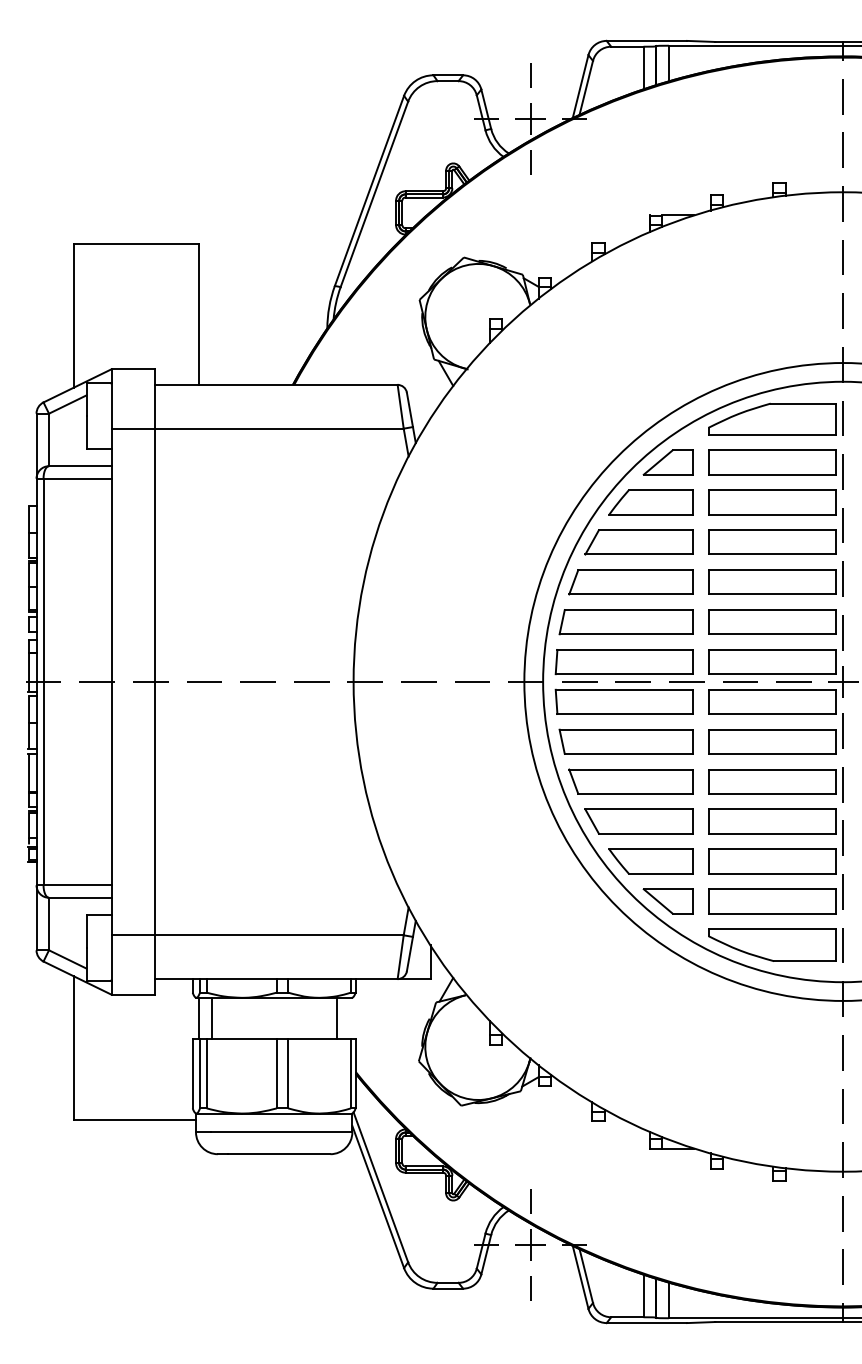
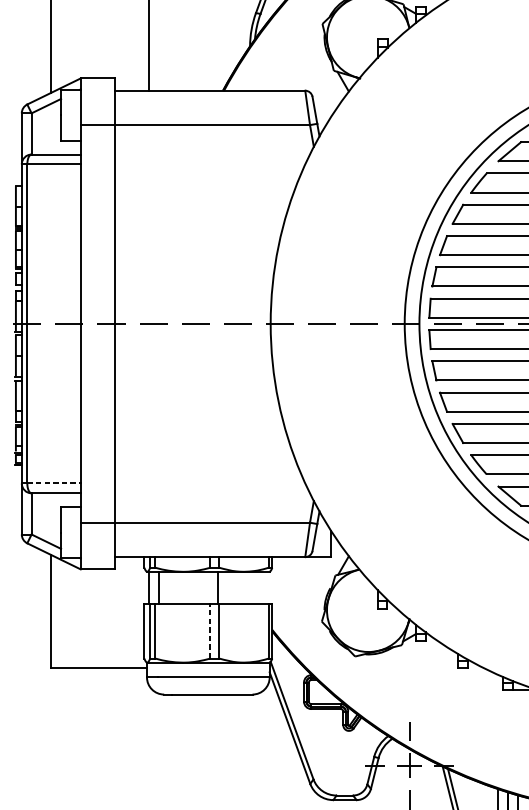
line: (78, 885) -> (54, 483), solid -> dashed
line: (336, 1017) -> (218, 587), moved
line: (276, 1073) -> (210, 631), solid -> dashed

